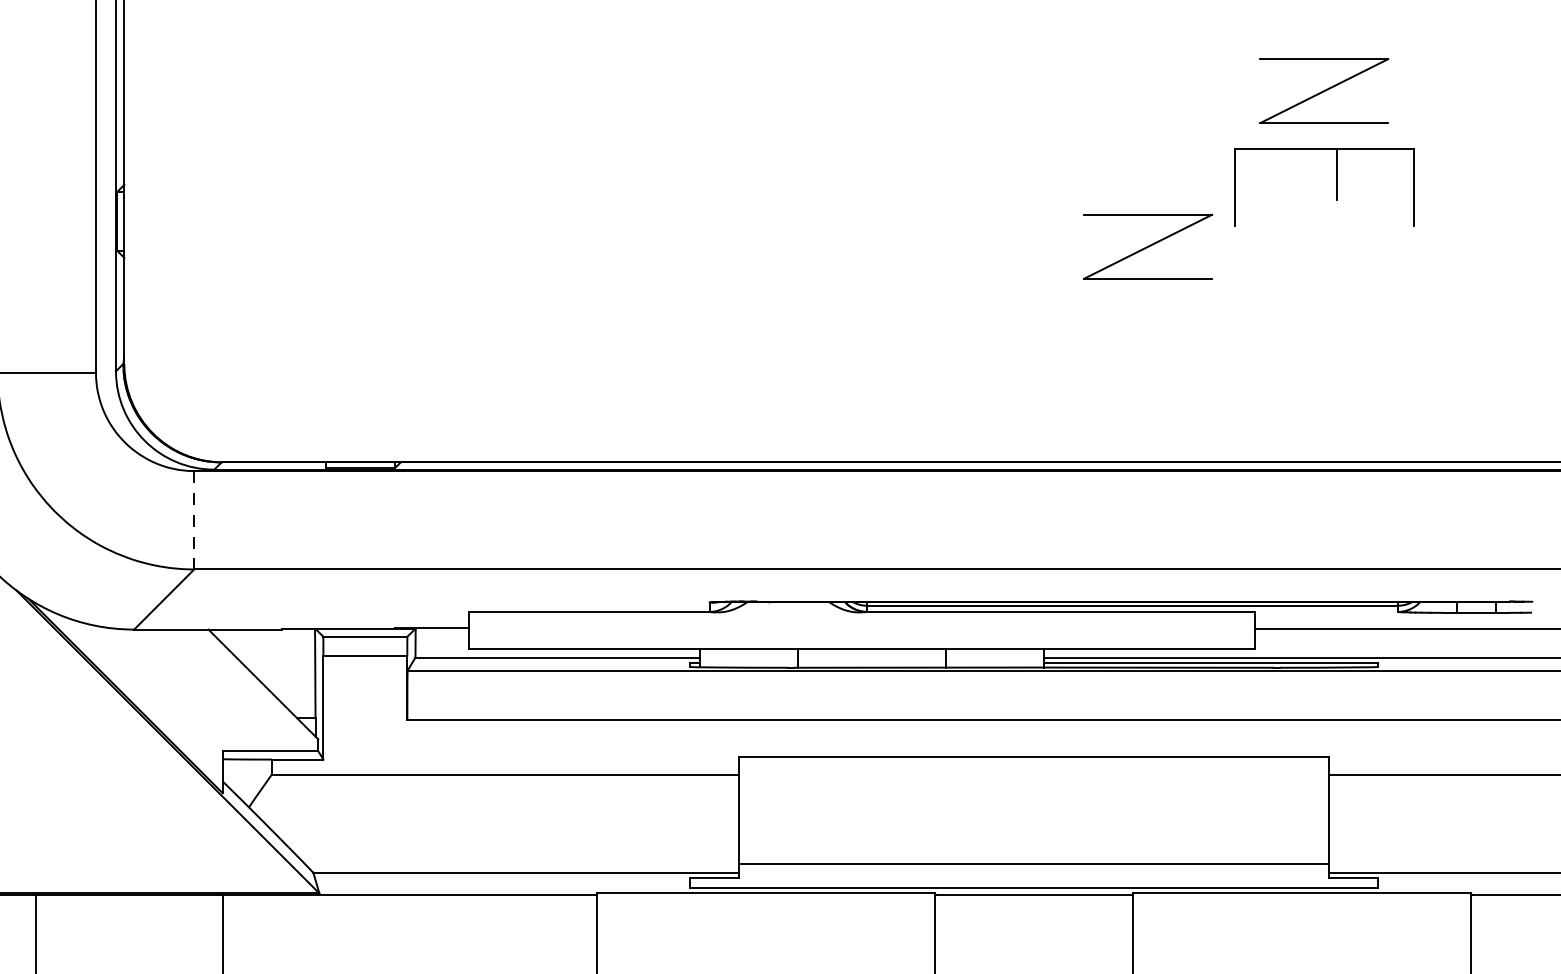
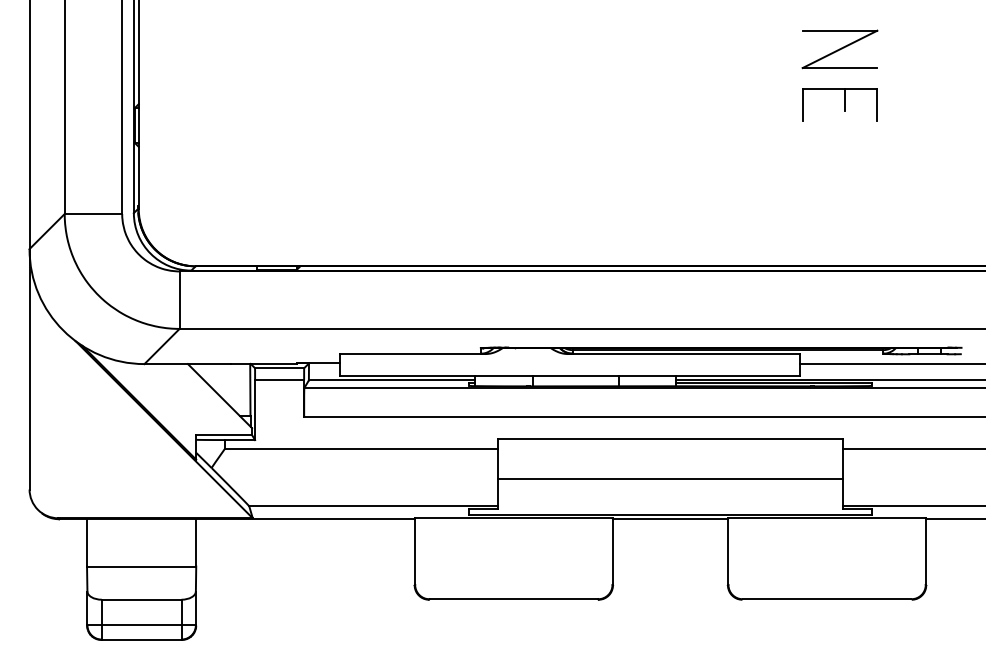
part: (1323, 185) -> (839, 104), size x0.71
part: (1147, 247) -> (736, 140), removed
line: (194, 520) -> (179, 300), dashed -> solid
line: (1034, 864) -> (670, 479), moved

